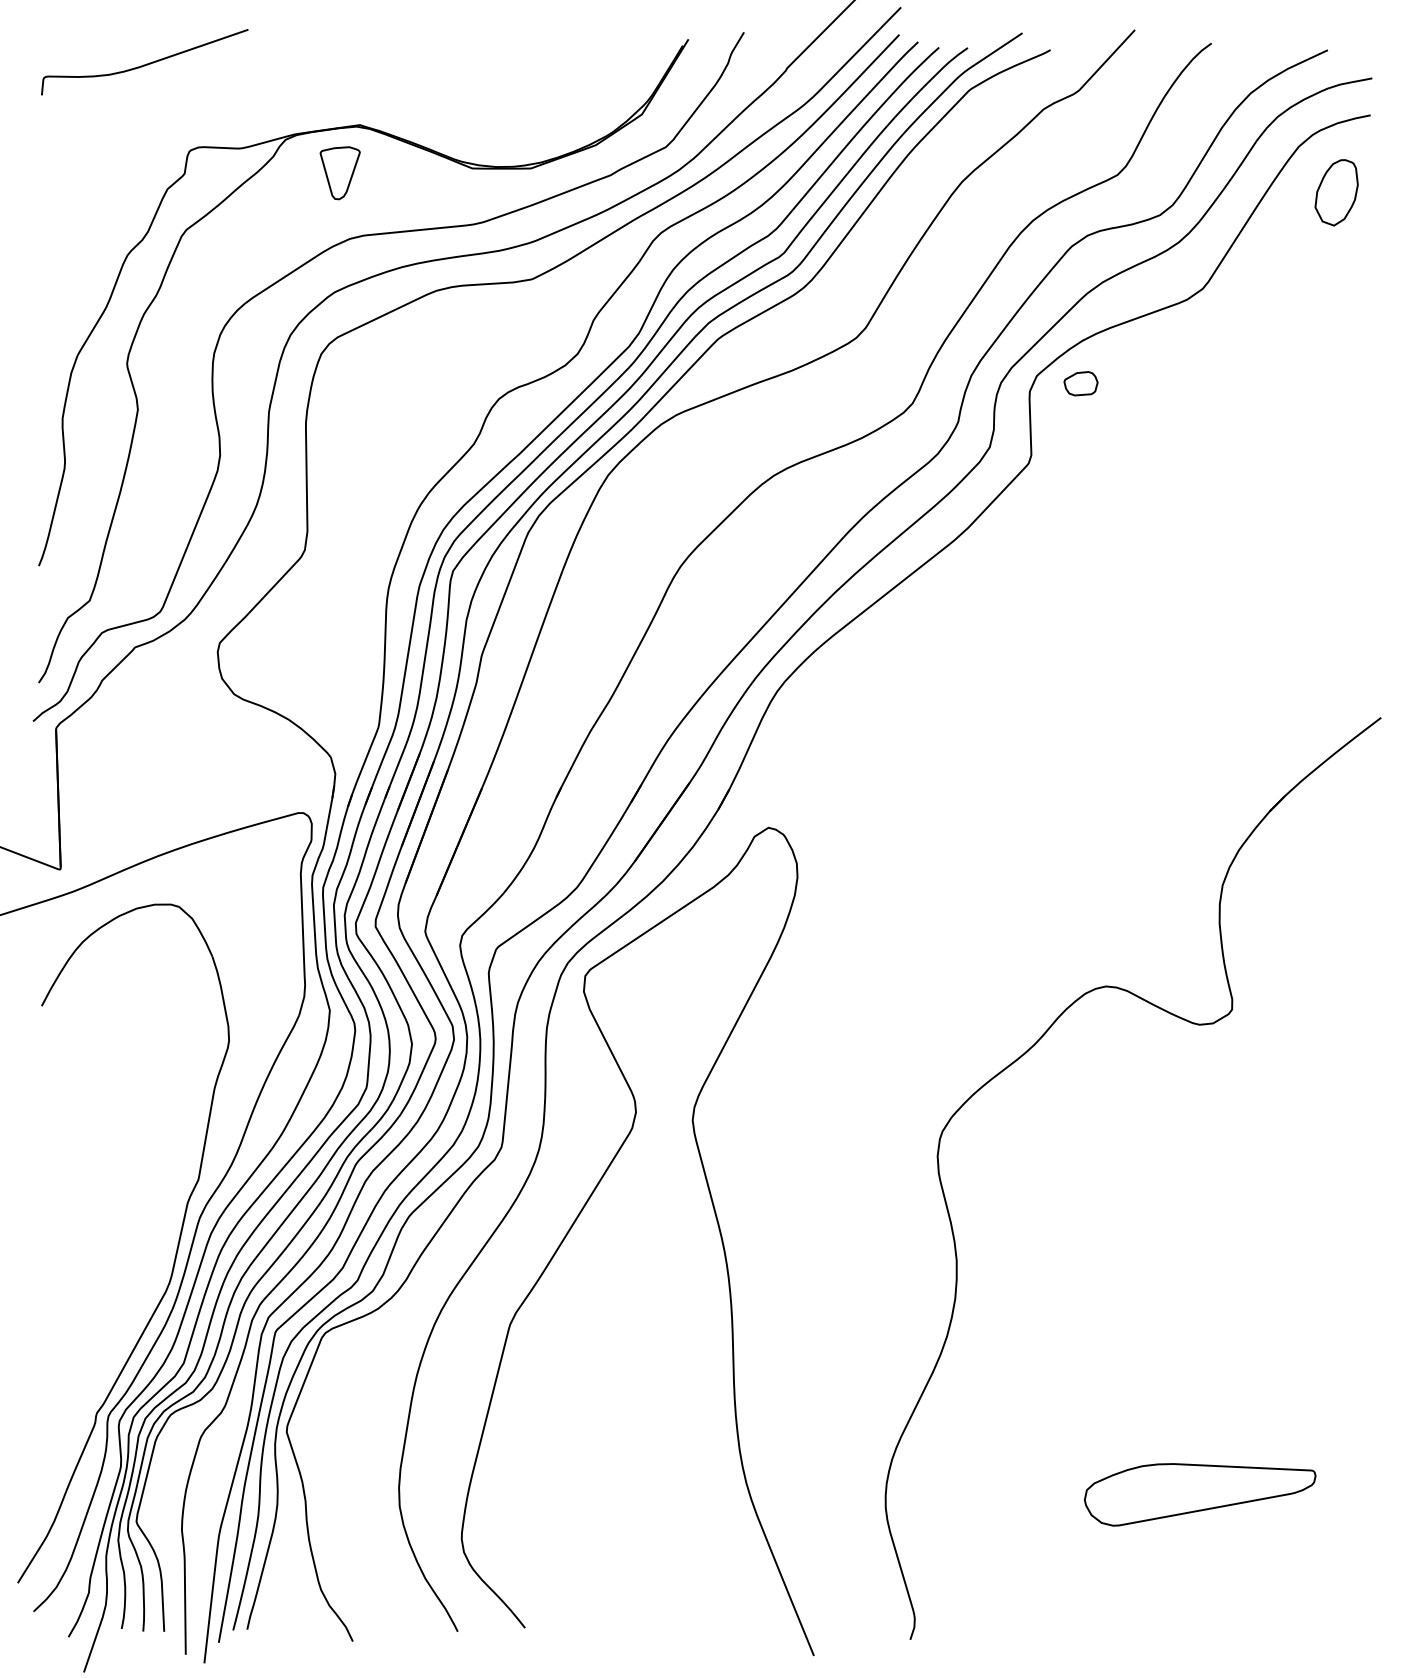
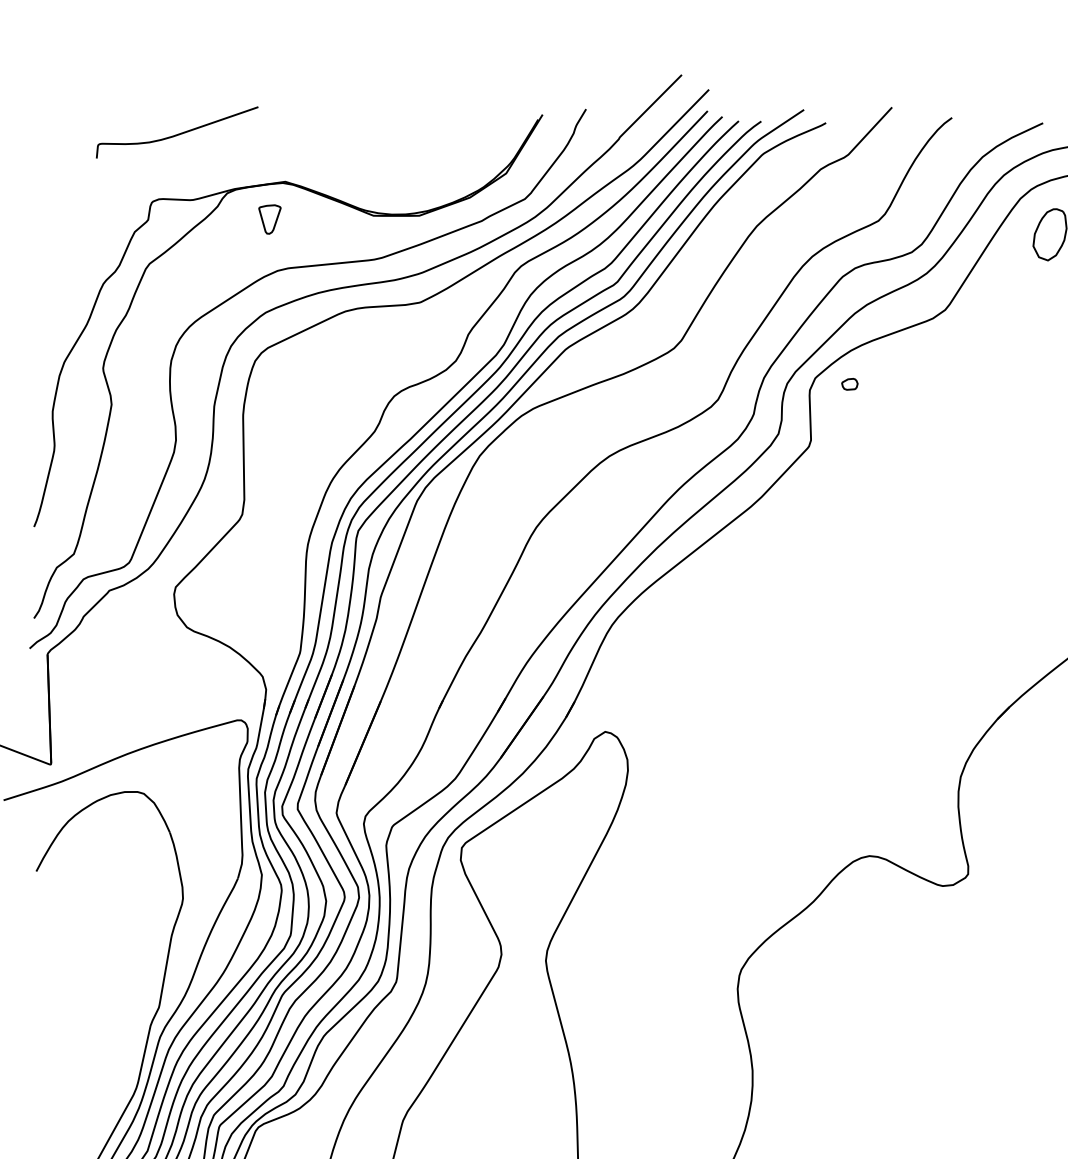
curve: (144, 64) -> (177, 134), moved
part: (339, 173) -> (269, 219), size x0.7
part: (1080, 383) -> (849, 384), size x0.6

